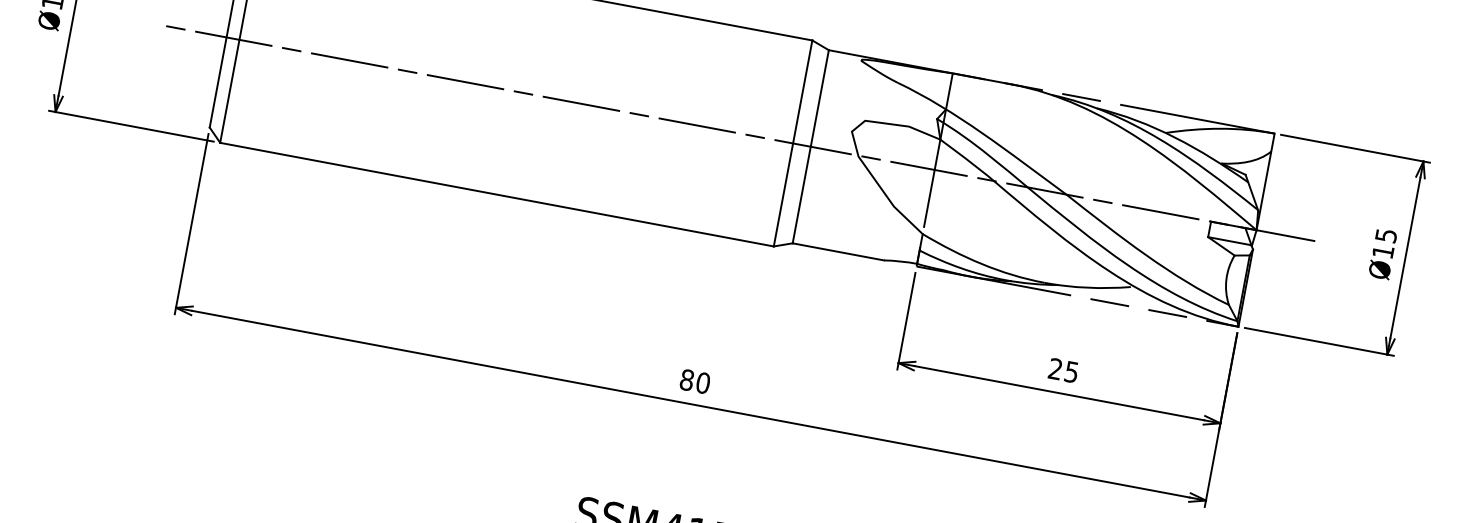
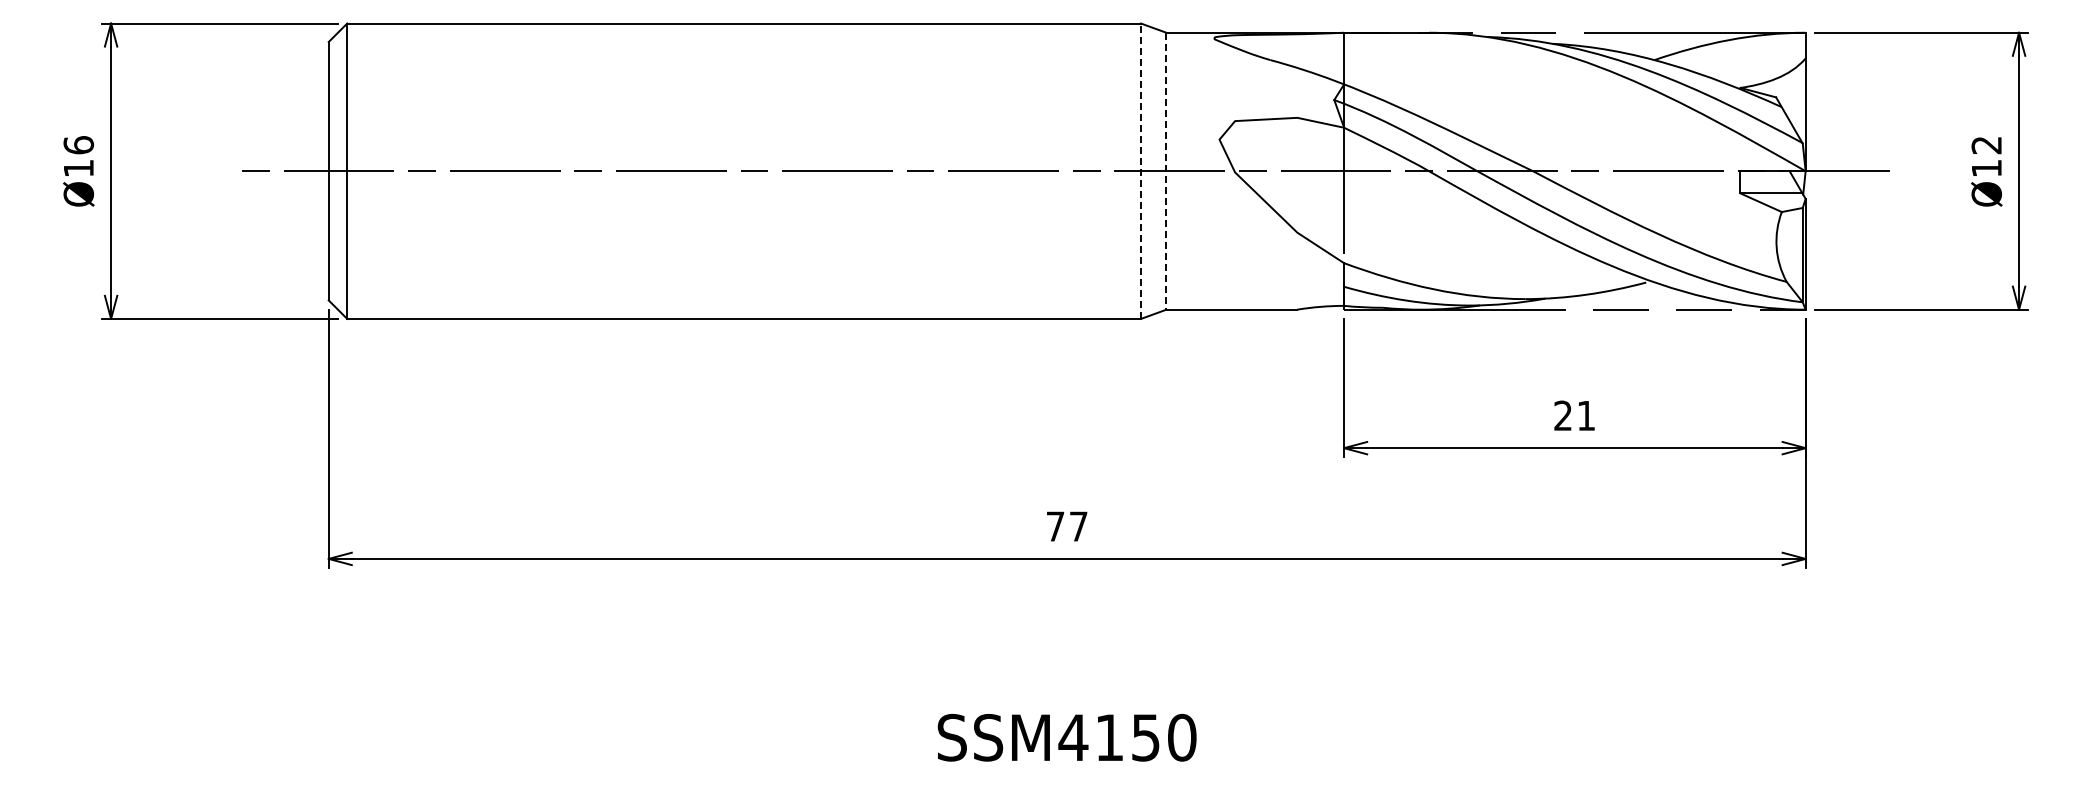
line: (793, 143) -> (1141, 171), solid -> dashed
line: (810, 146) -> (1166, 171), solid -> dashed
text: (1386, 235) -> (1986, 145), Ø15 -> Ø12
text: (1071, 372) -> (1585, 416), 25 -> 21
text: (694, 381) -> (1066, 526), 80 -> 77

